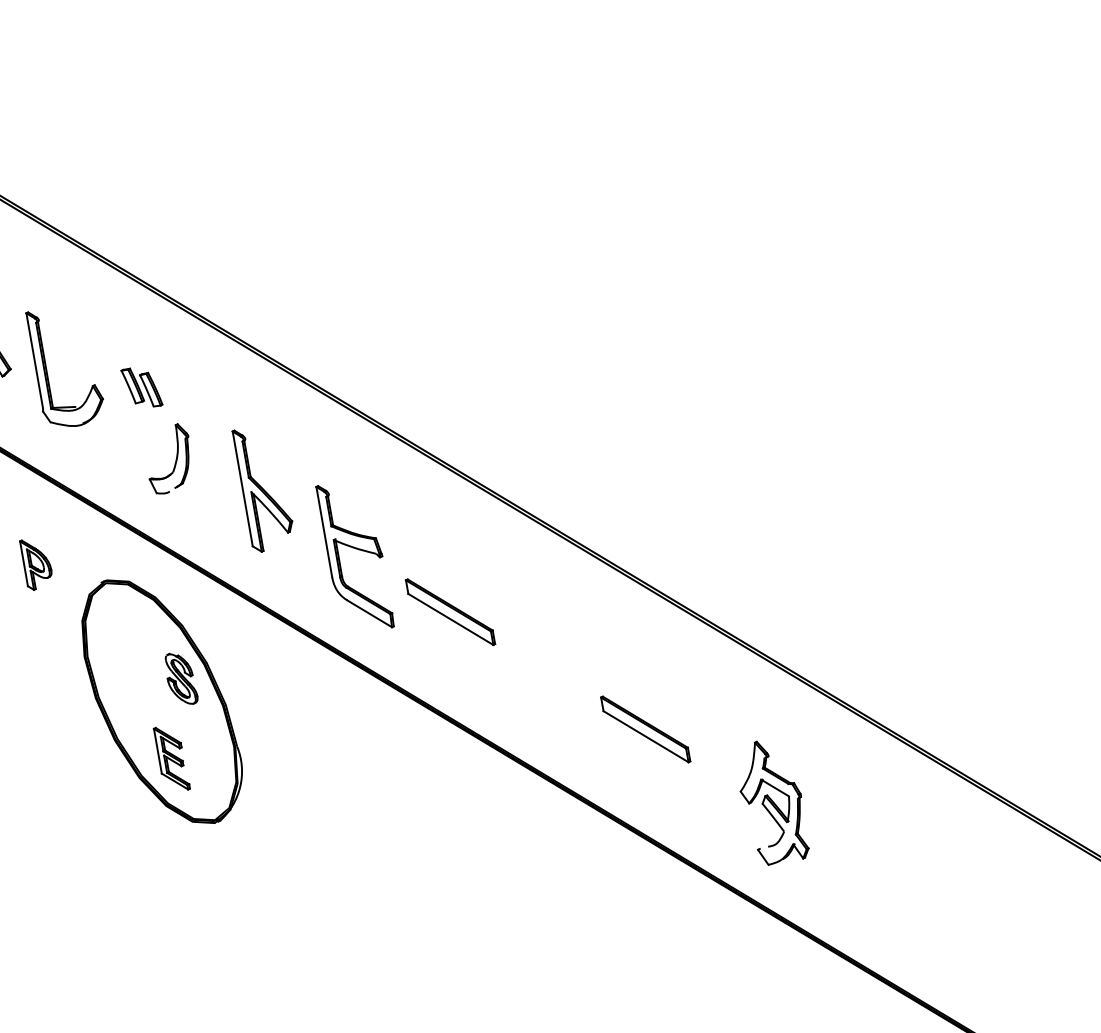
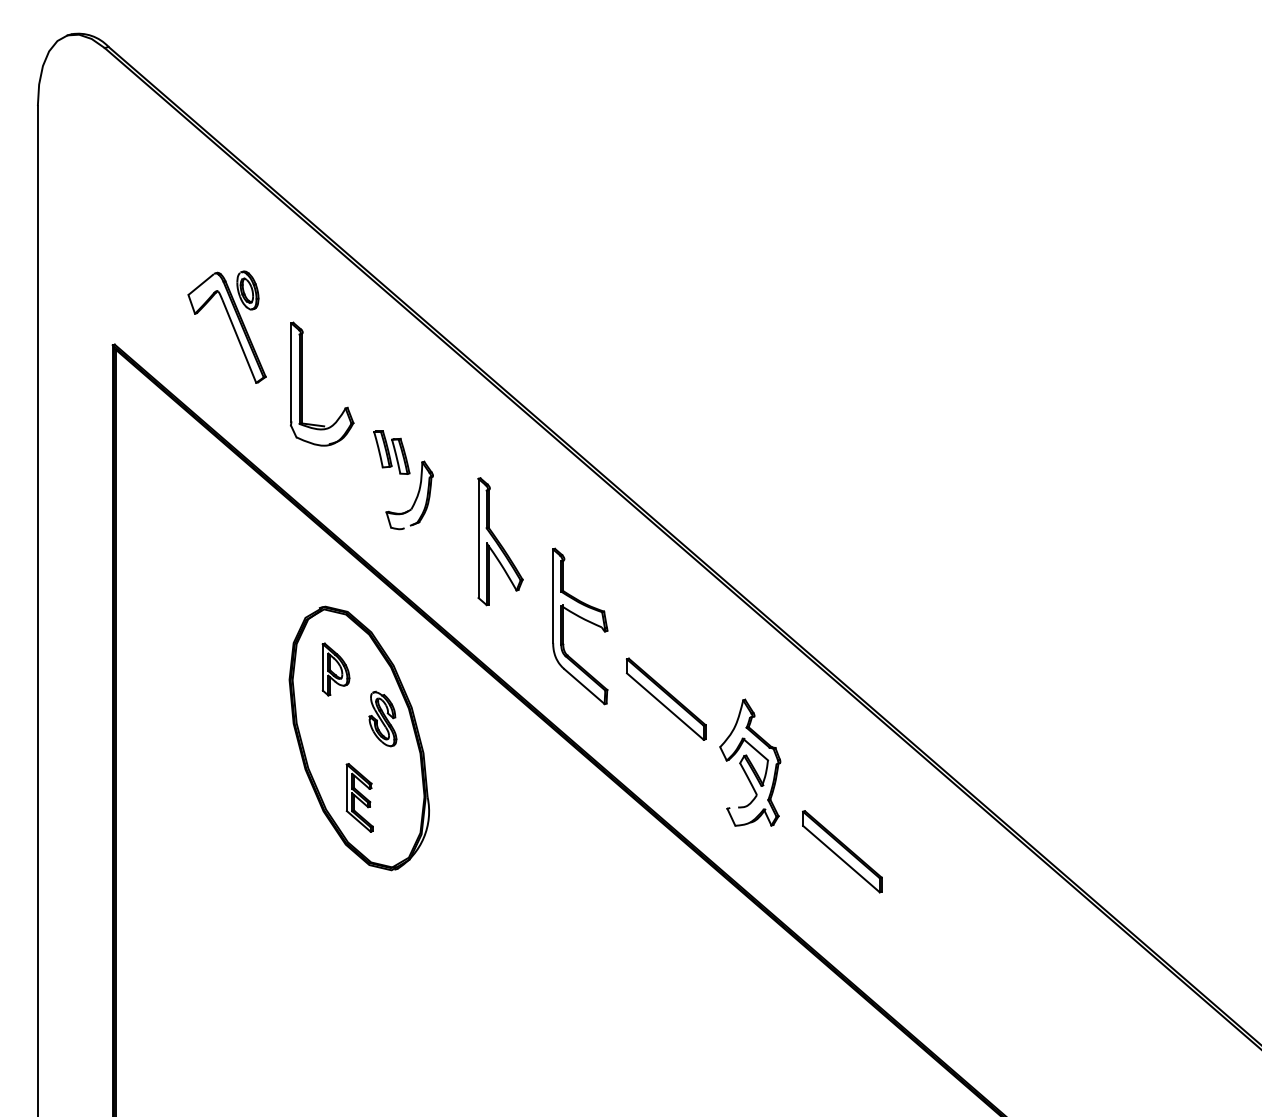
part: (141, 387) -> (391, 452), moved
part: (36, 563) -> (335, 669), moved
part: (772, 801) -> (750, 762), moved

